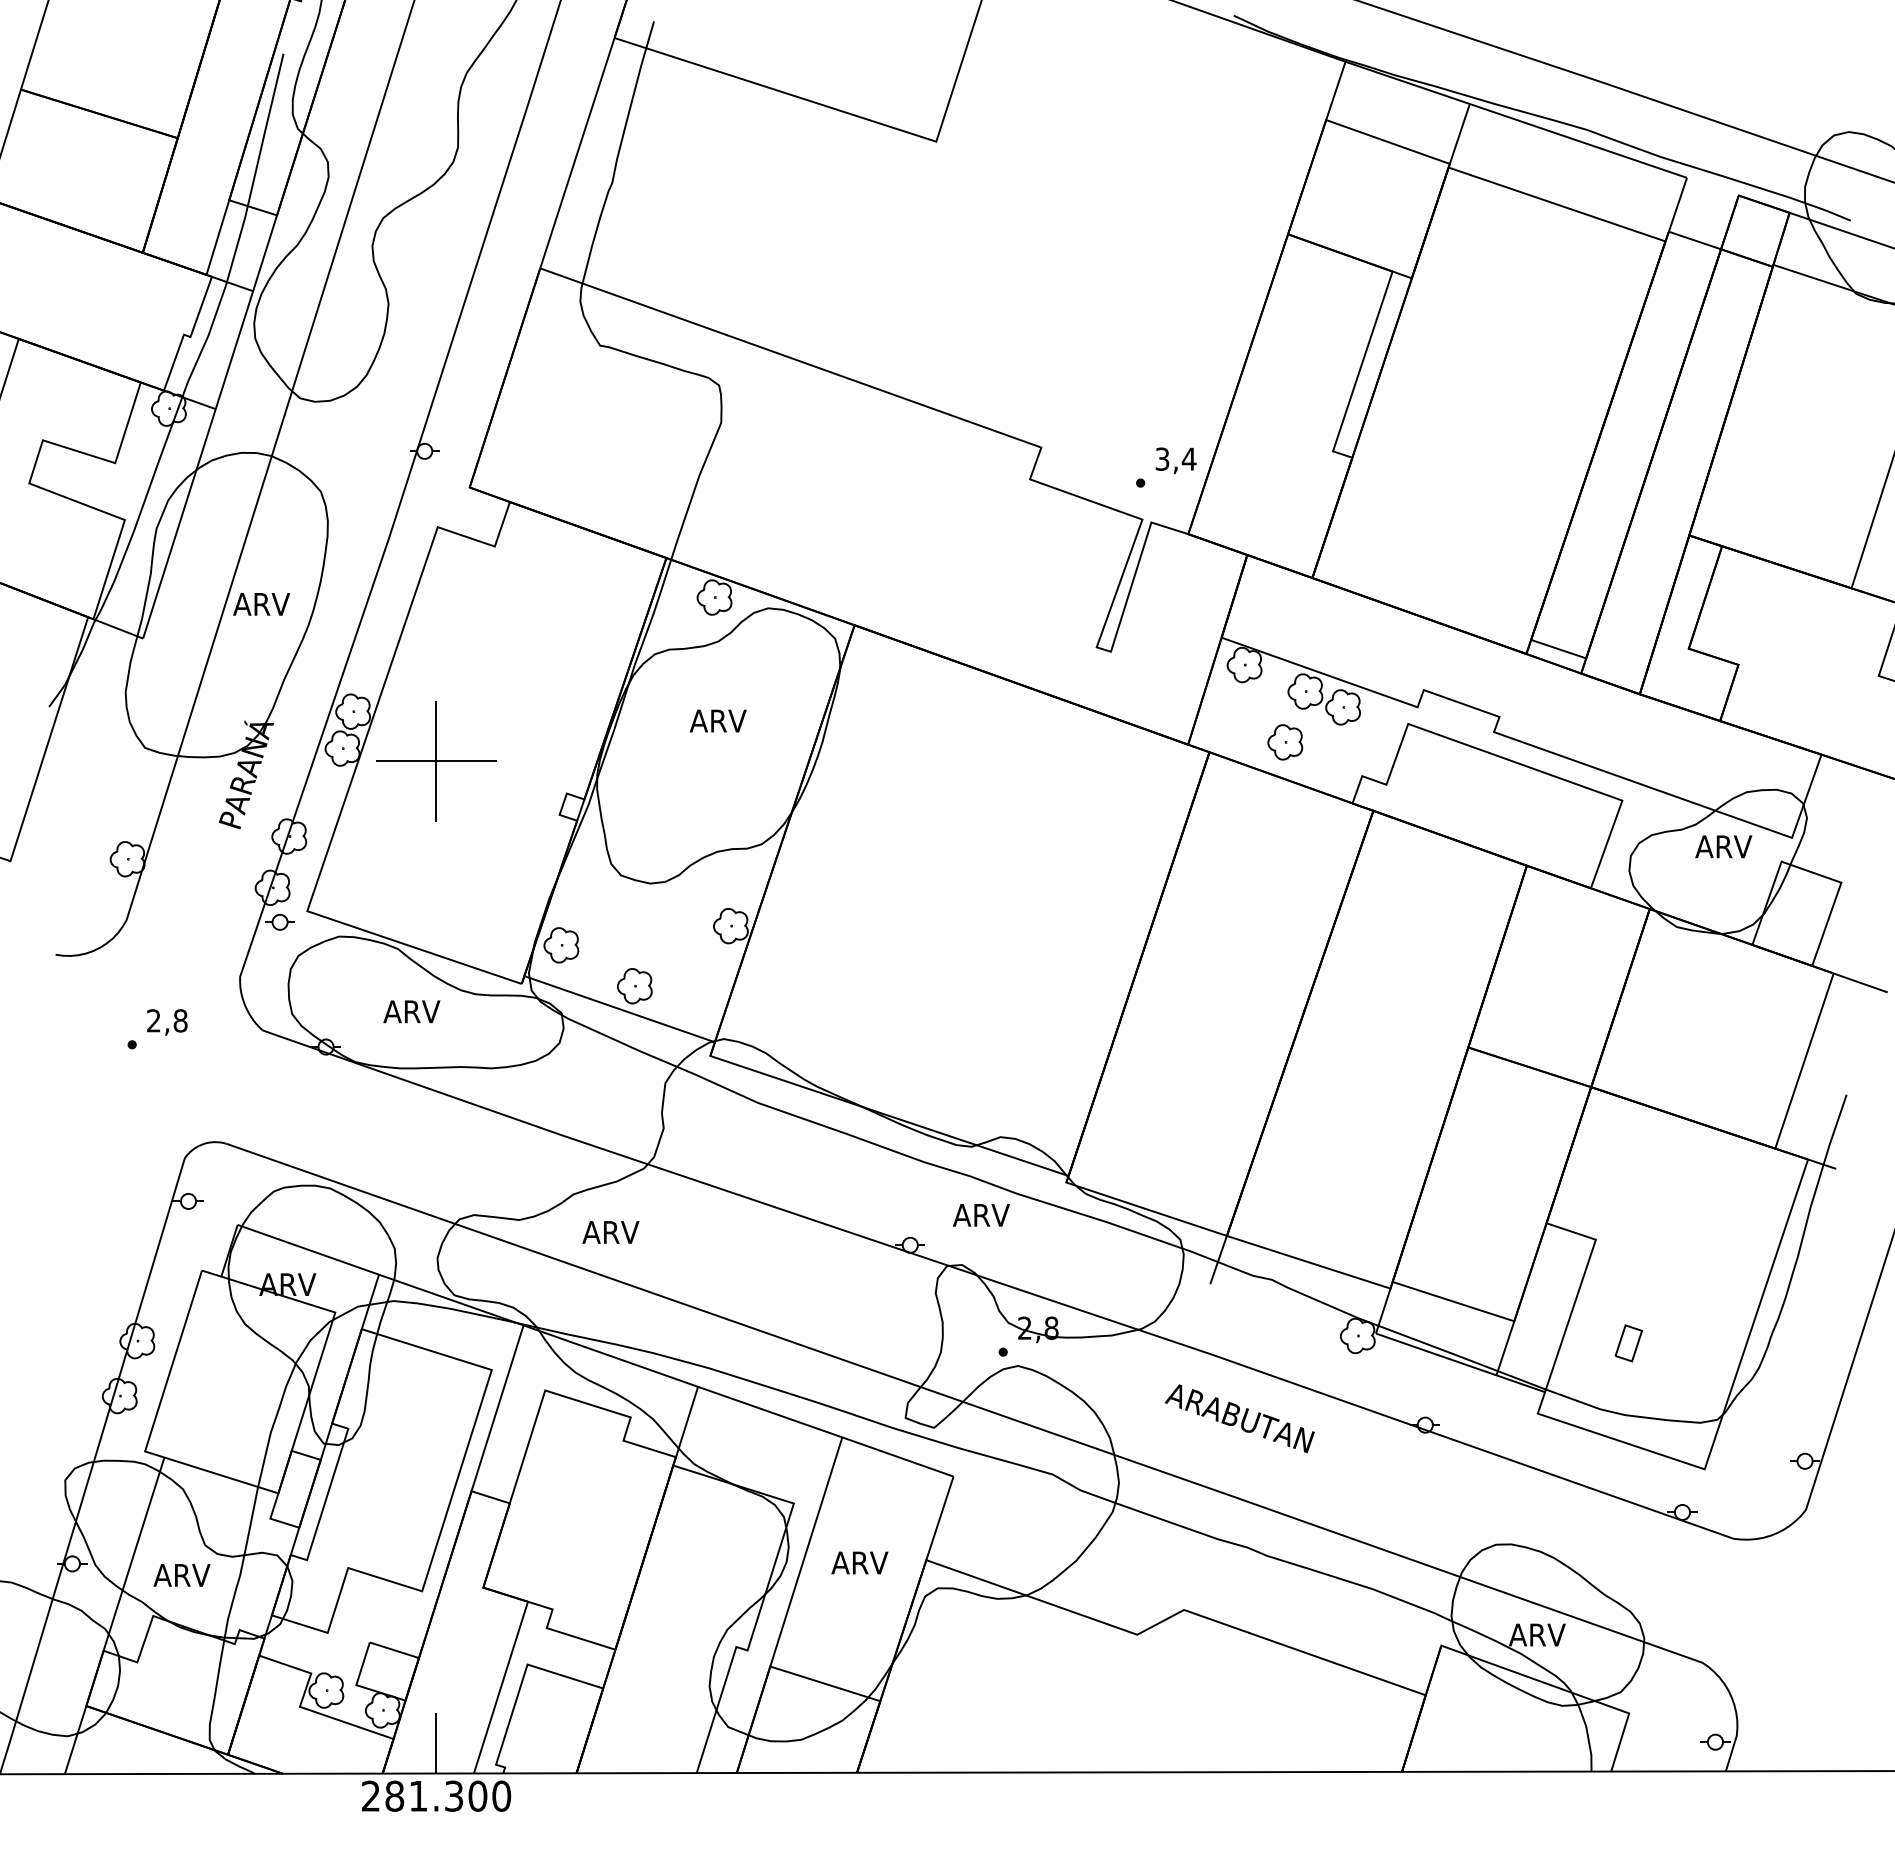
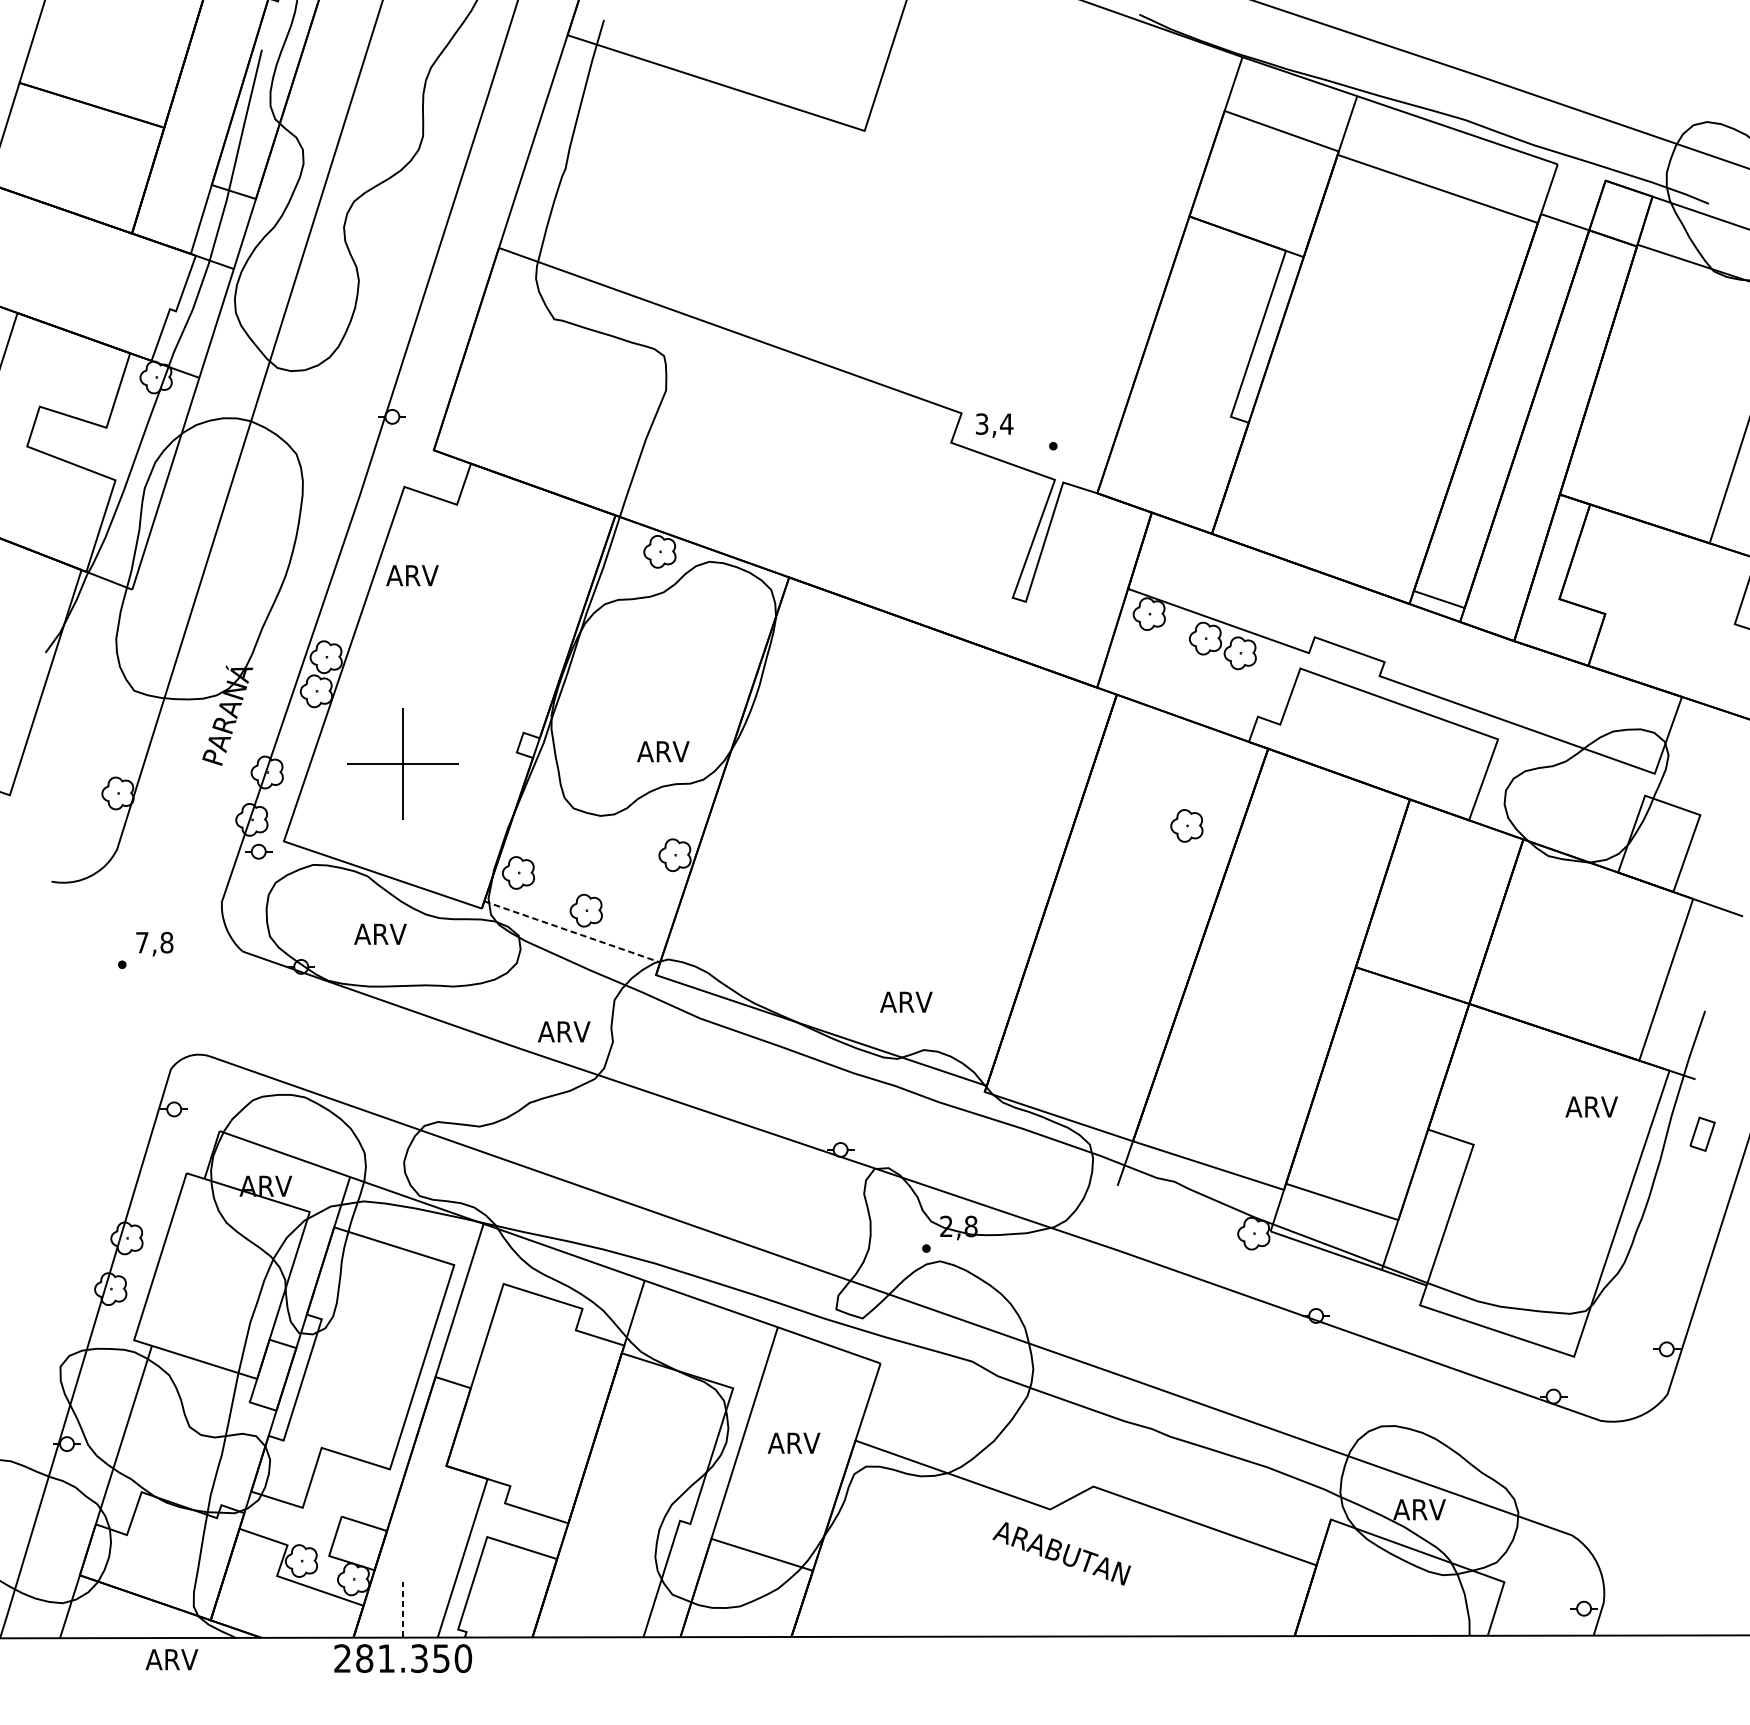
text: (1175, 460) -> (994, 425), moved
text: (261, 604) -> (412, 575), moved
text: (717, 720) -> (662, 751), moved
part: (1285, 742) -> (1187, 826), moved
part: (436, 761) -> (403, 764), moved
text: (1723, 846) -> (1591, 1106), moved
line: (619, 1009) -> (572, 932), solid -> dashed
text: (153, 1020) -> (141, 942), 2,8 -> 7,8
text: (981, 1215) -> (906, 1002), moved
text: (610, 1232) -> (563, 1031), moved
part: (1628, 1343) -> (1702, 1134), moved
text: (1239, 1418) -> (1061, 1553), moved
text: (181, 1575) -> (171, 1659), moved
line: (436, 1742) -> (403, 1608), solid -> dashed
text: (477, 1795) -> (441, 1657), 281.300 -> 281.350

